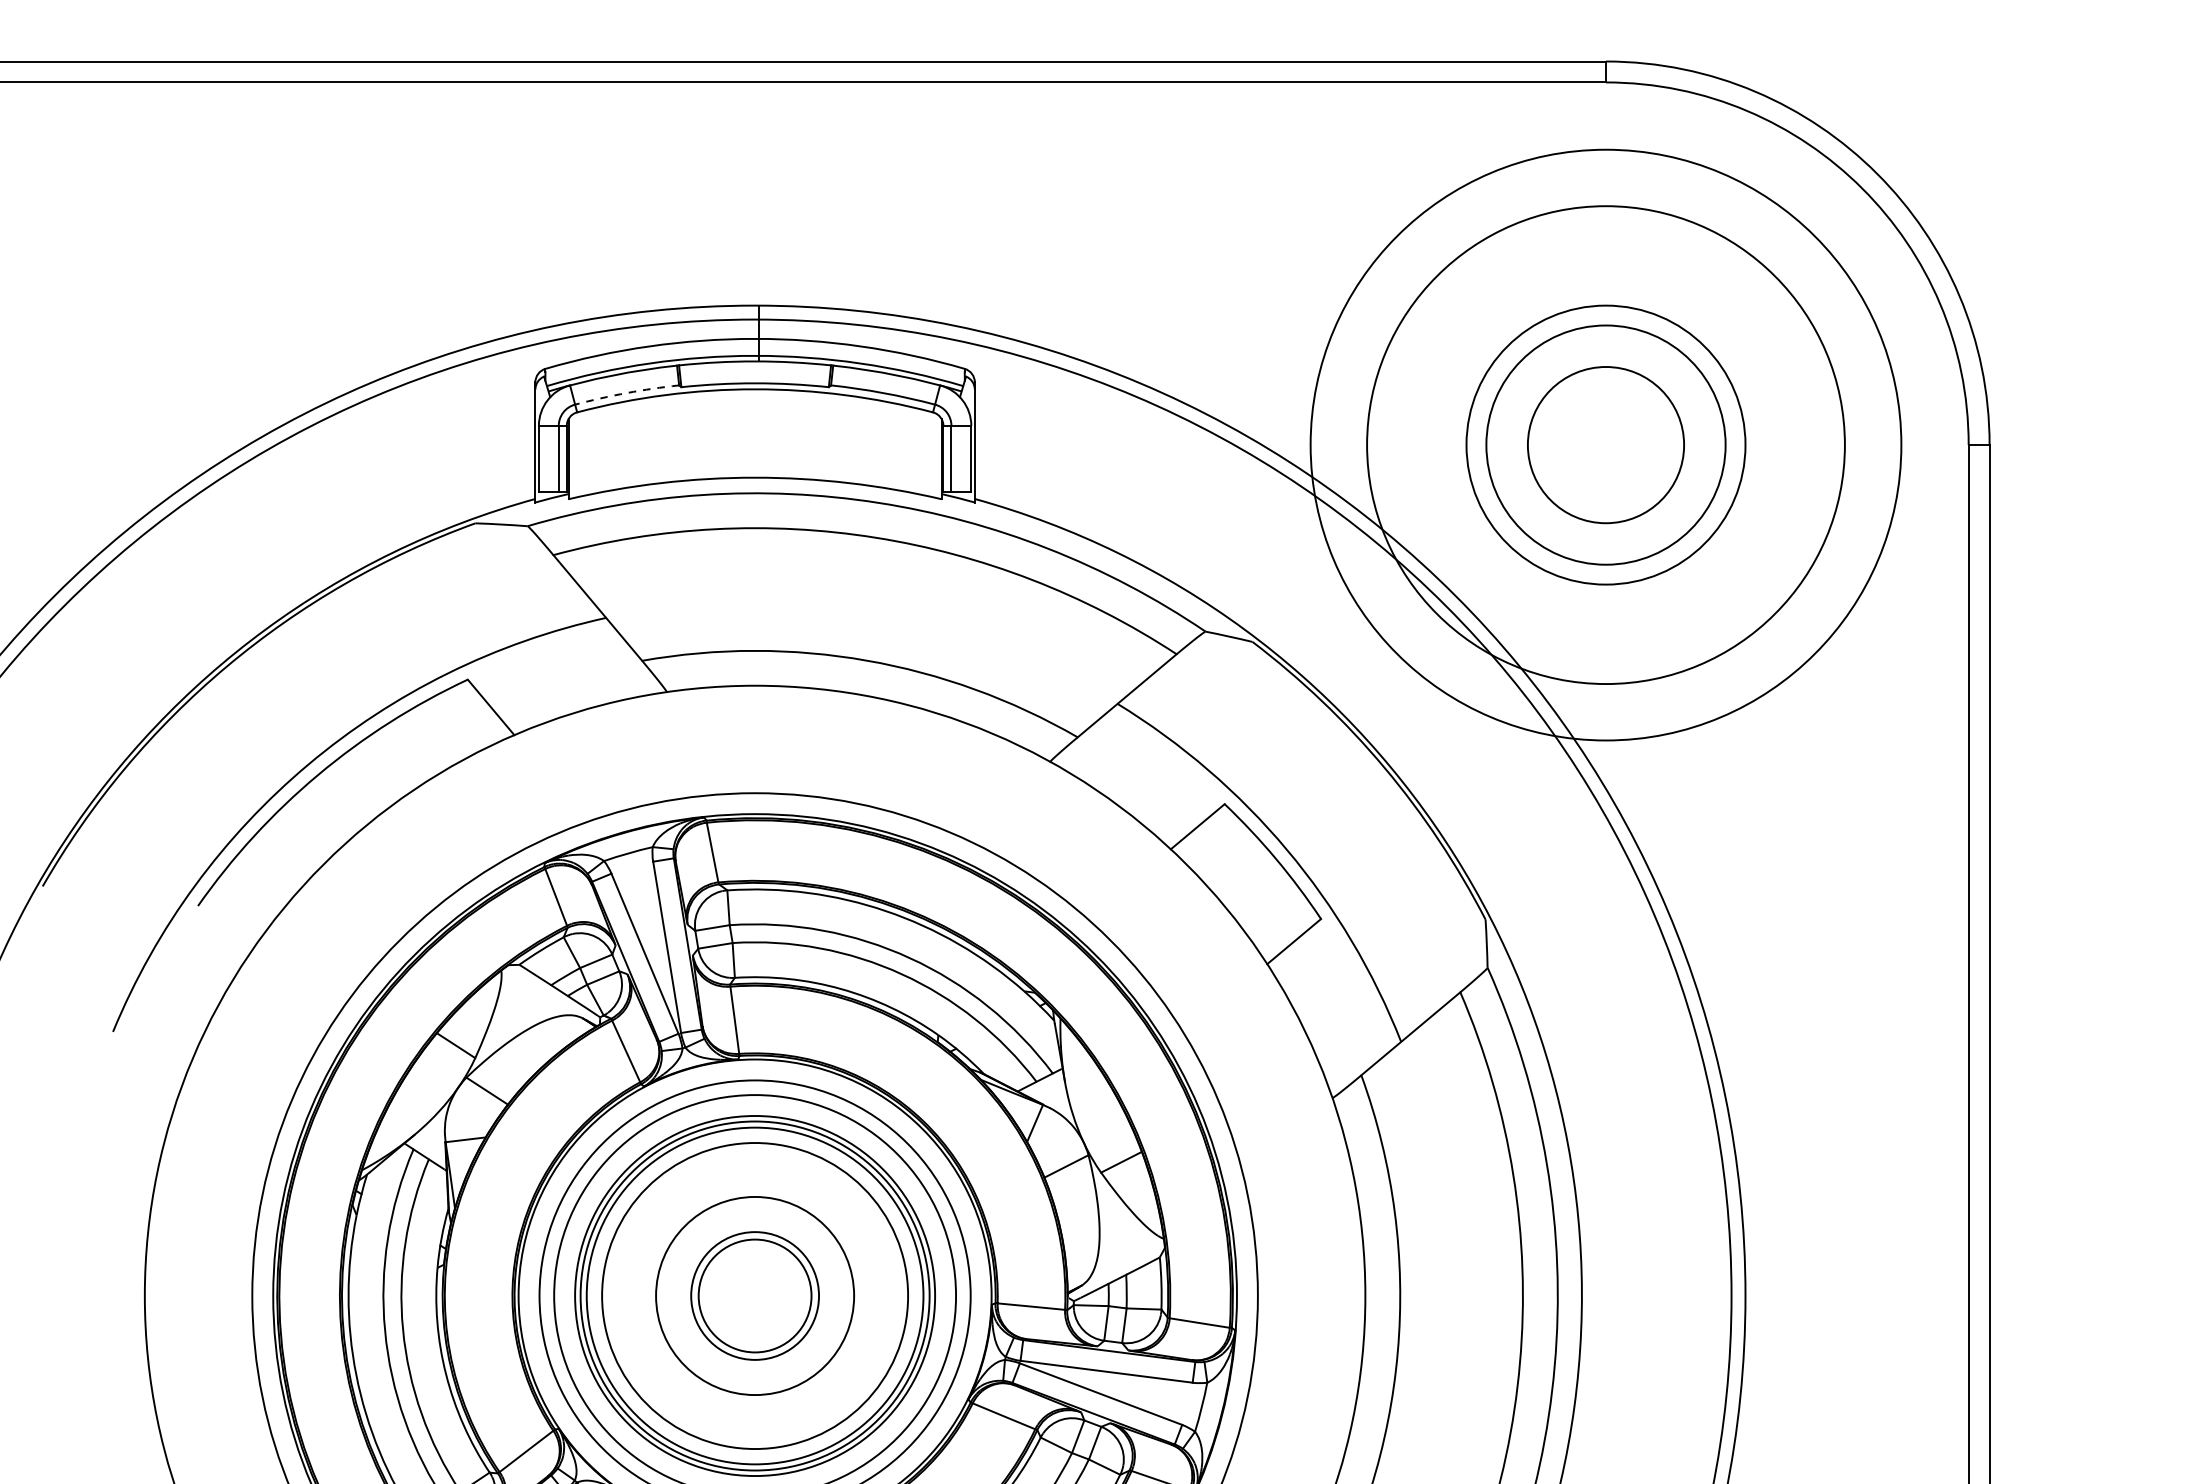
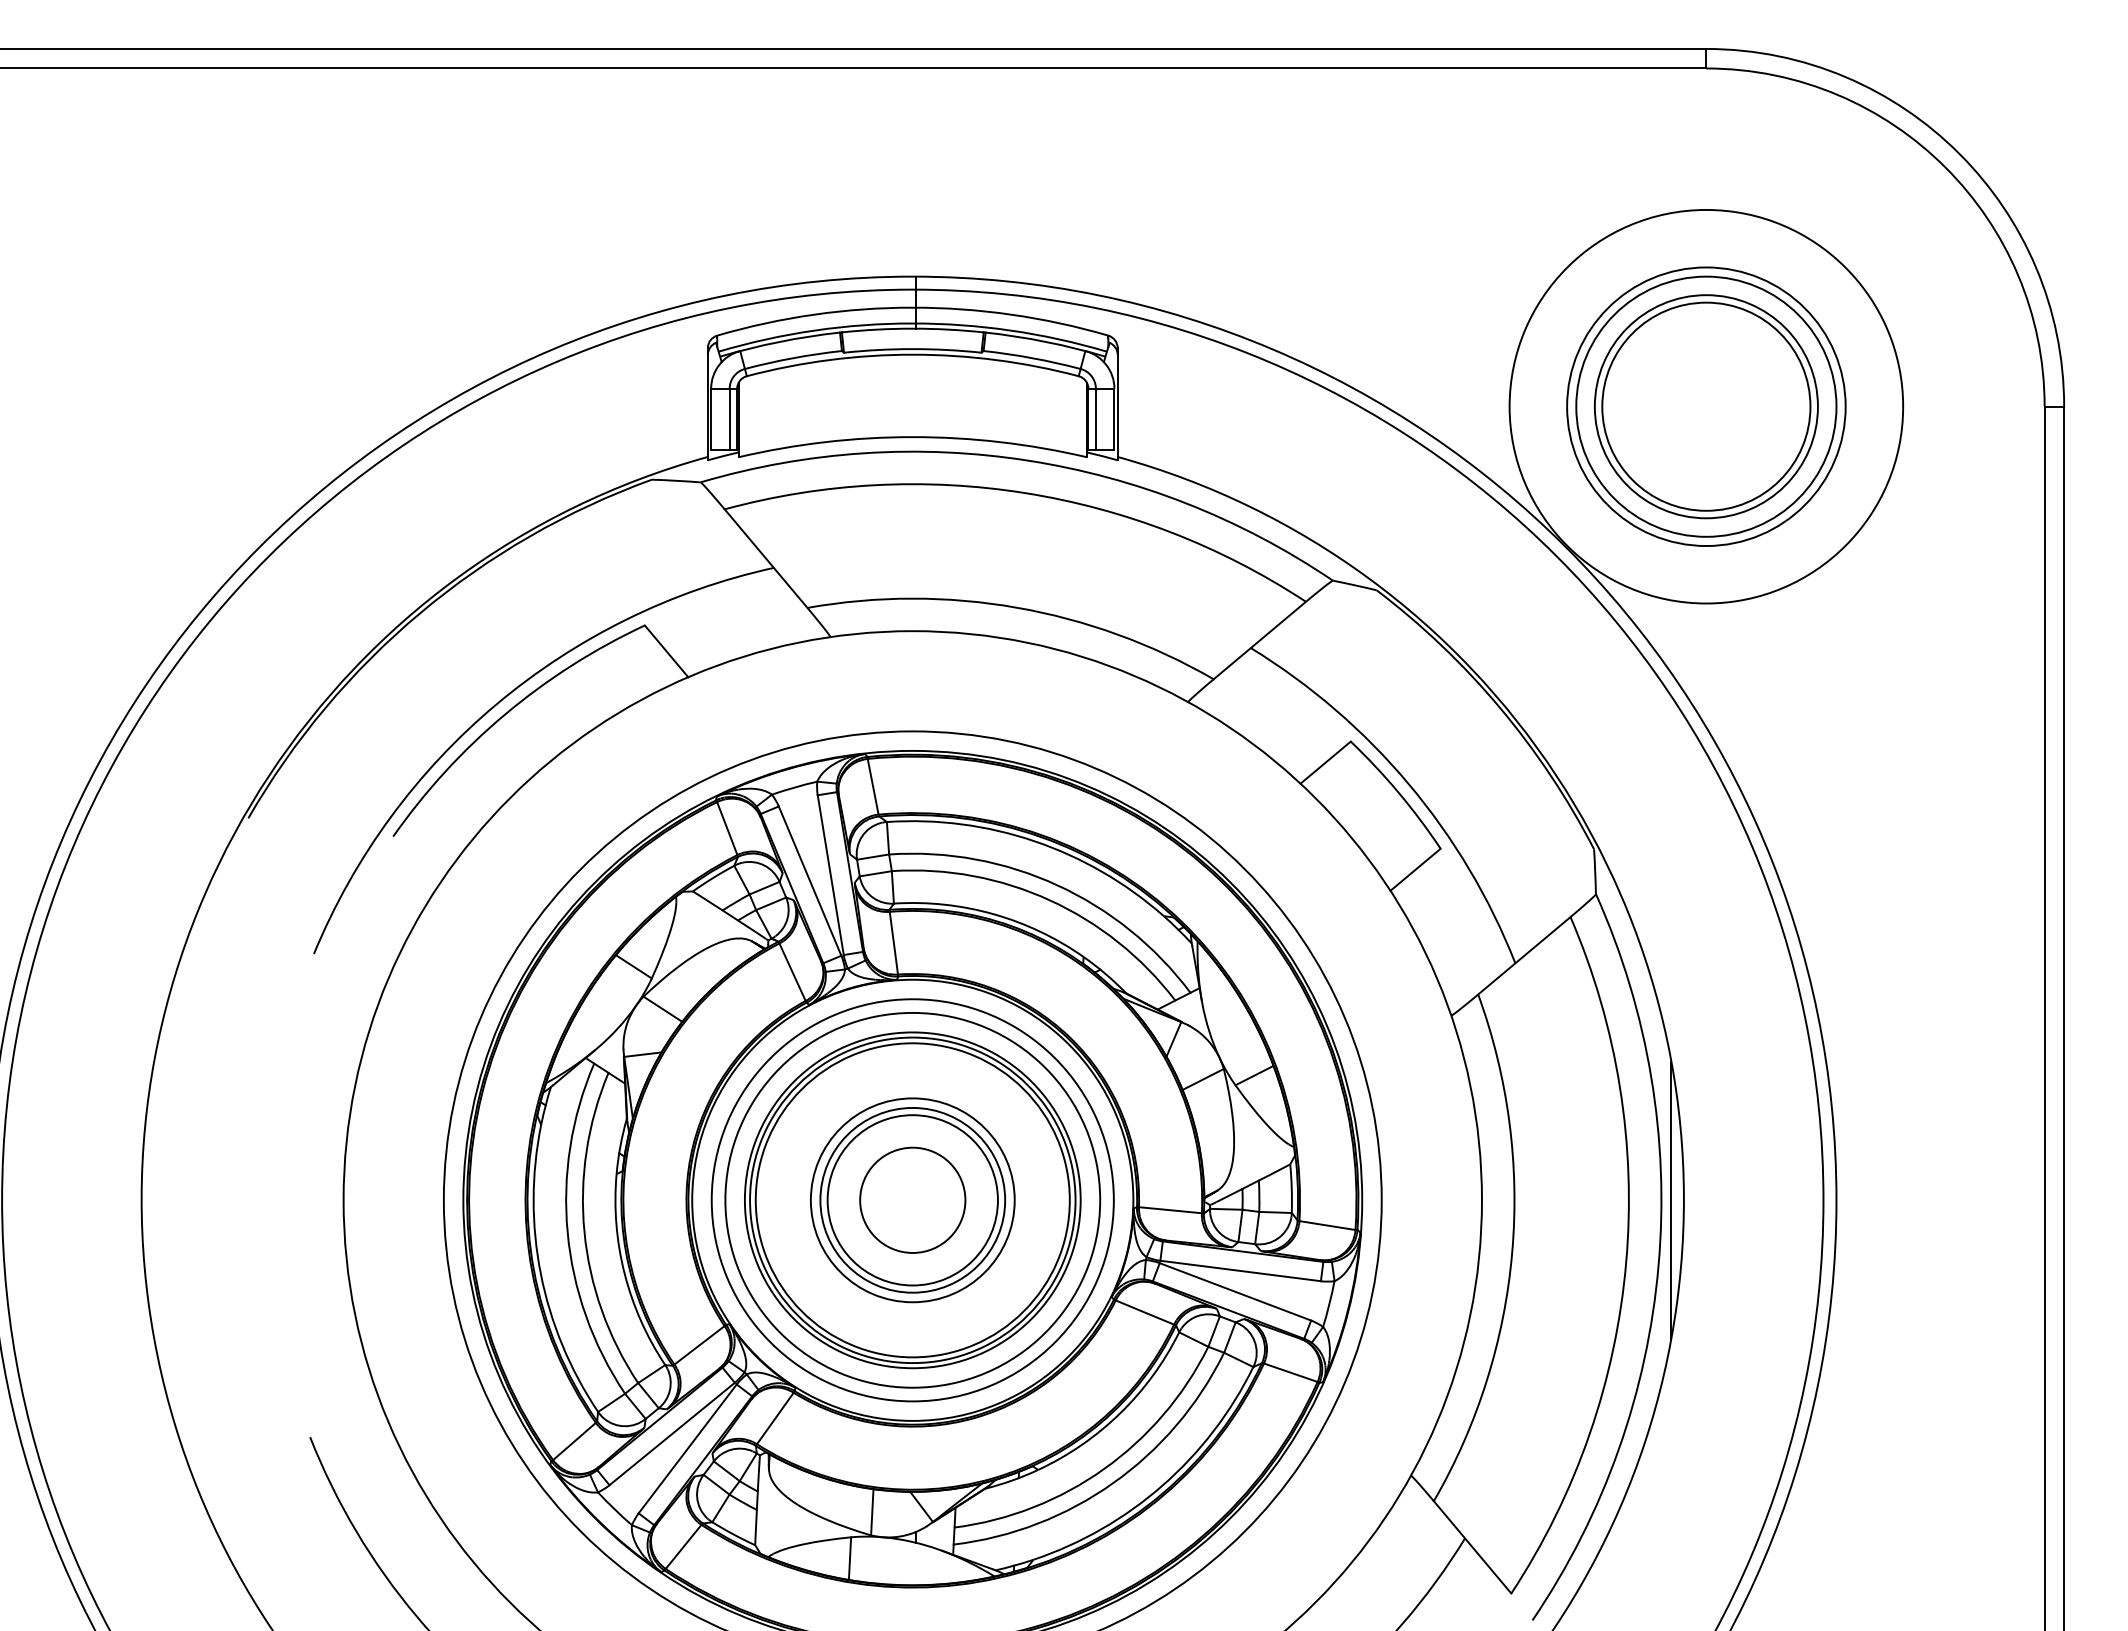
arc: (627, 393) -> (793, 358), dashed -> solid
circle: (1606, 444) -> (1706, 406), size x0.62
circle: (1606, 444) -> (1706, 406), size x0.71
circle: (1606, 444) -> (1706, 406), size x1.43
line: (1567, 1295) -> (1670, 1199), added
circle: (754, 1296) -> (912, 1200), size x0.71
circle: (754, 1296) -> (912, 1200), size x1.43

